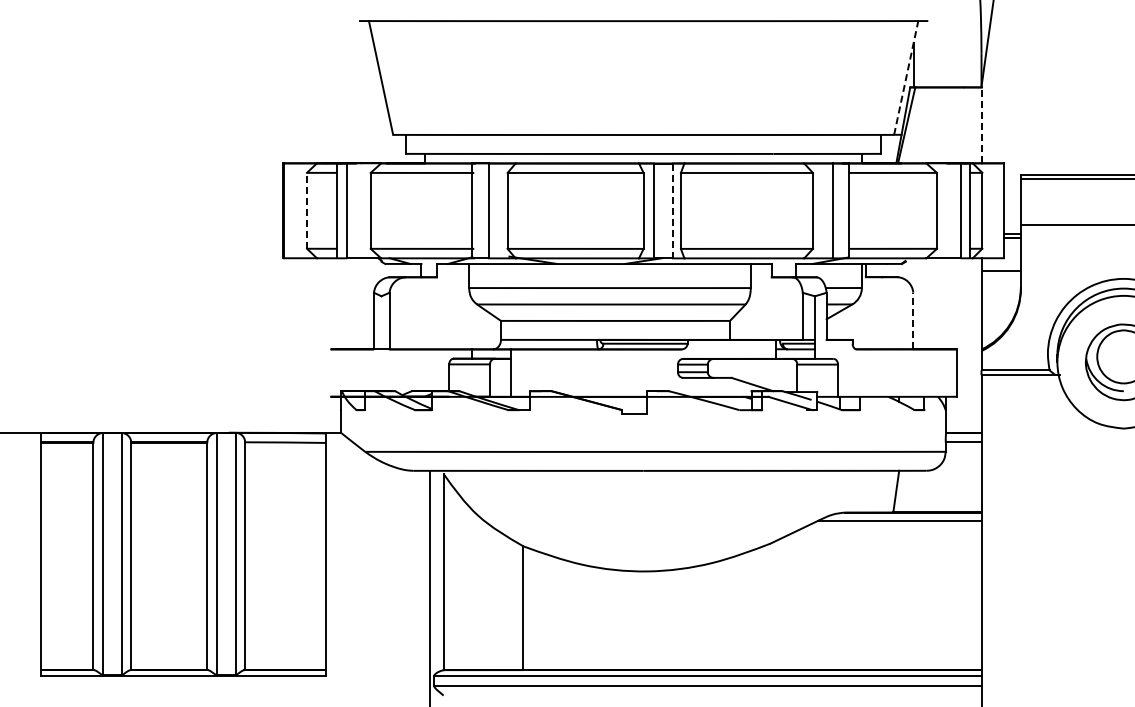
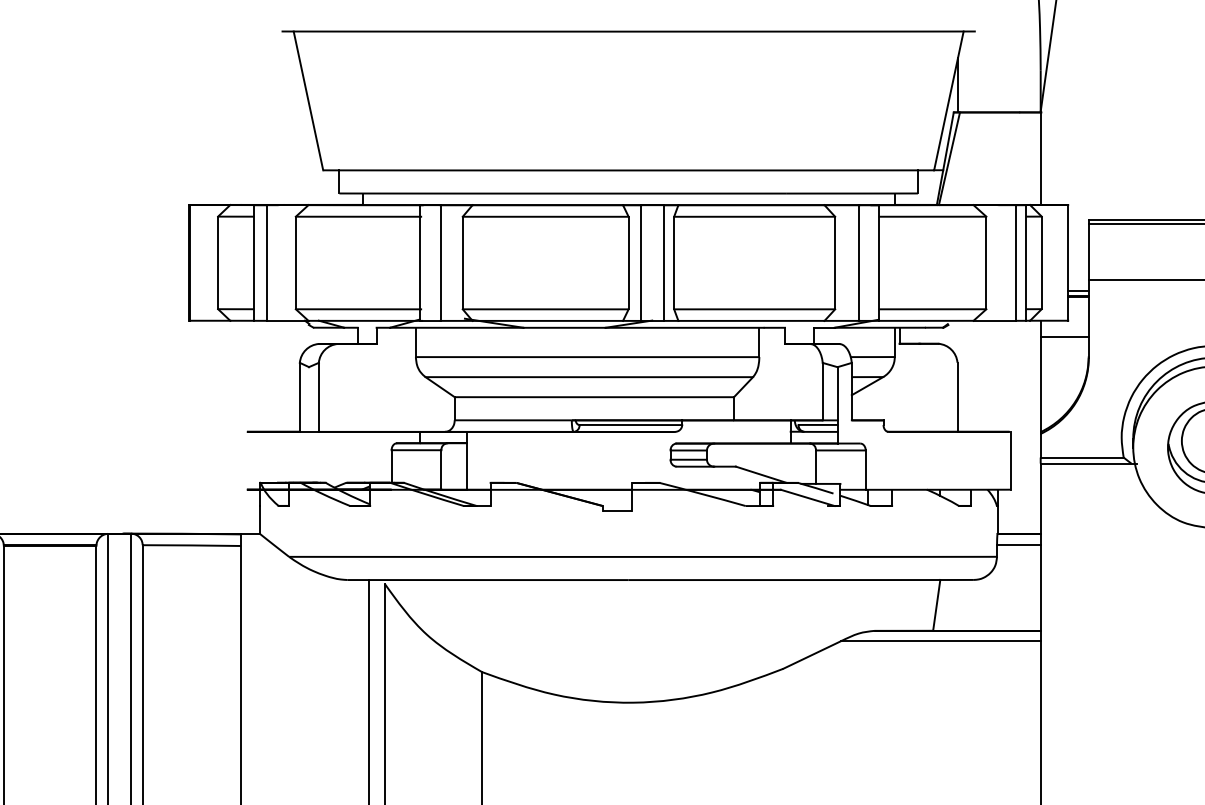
line: (906, 77) -> (949, 100), dashed -> solid
line: (982, 125) -> (1041, 158), dashed -> solid
line: (306, 210) -> (217, 262), dashed -> solid
line: (672, 211) -> (663, 263), dashed -> solid
line: (913, 320) -> (957, 396), dashed -> solid

